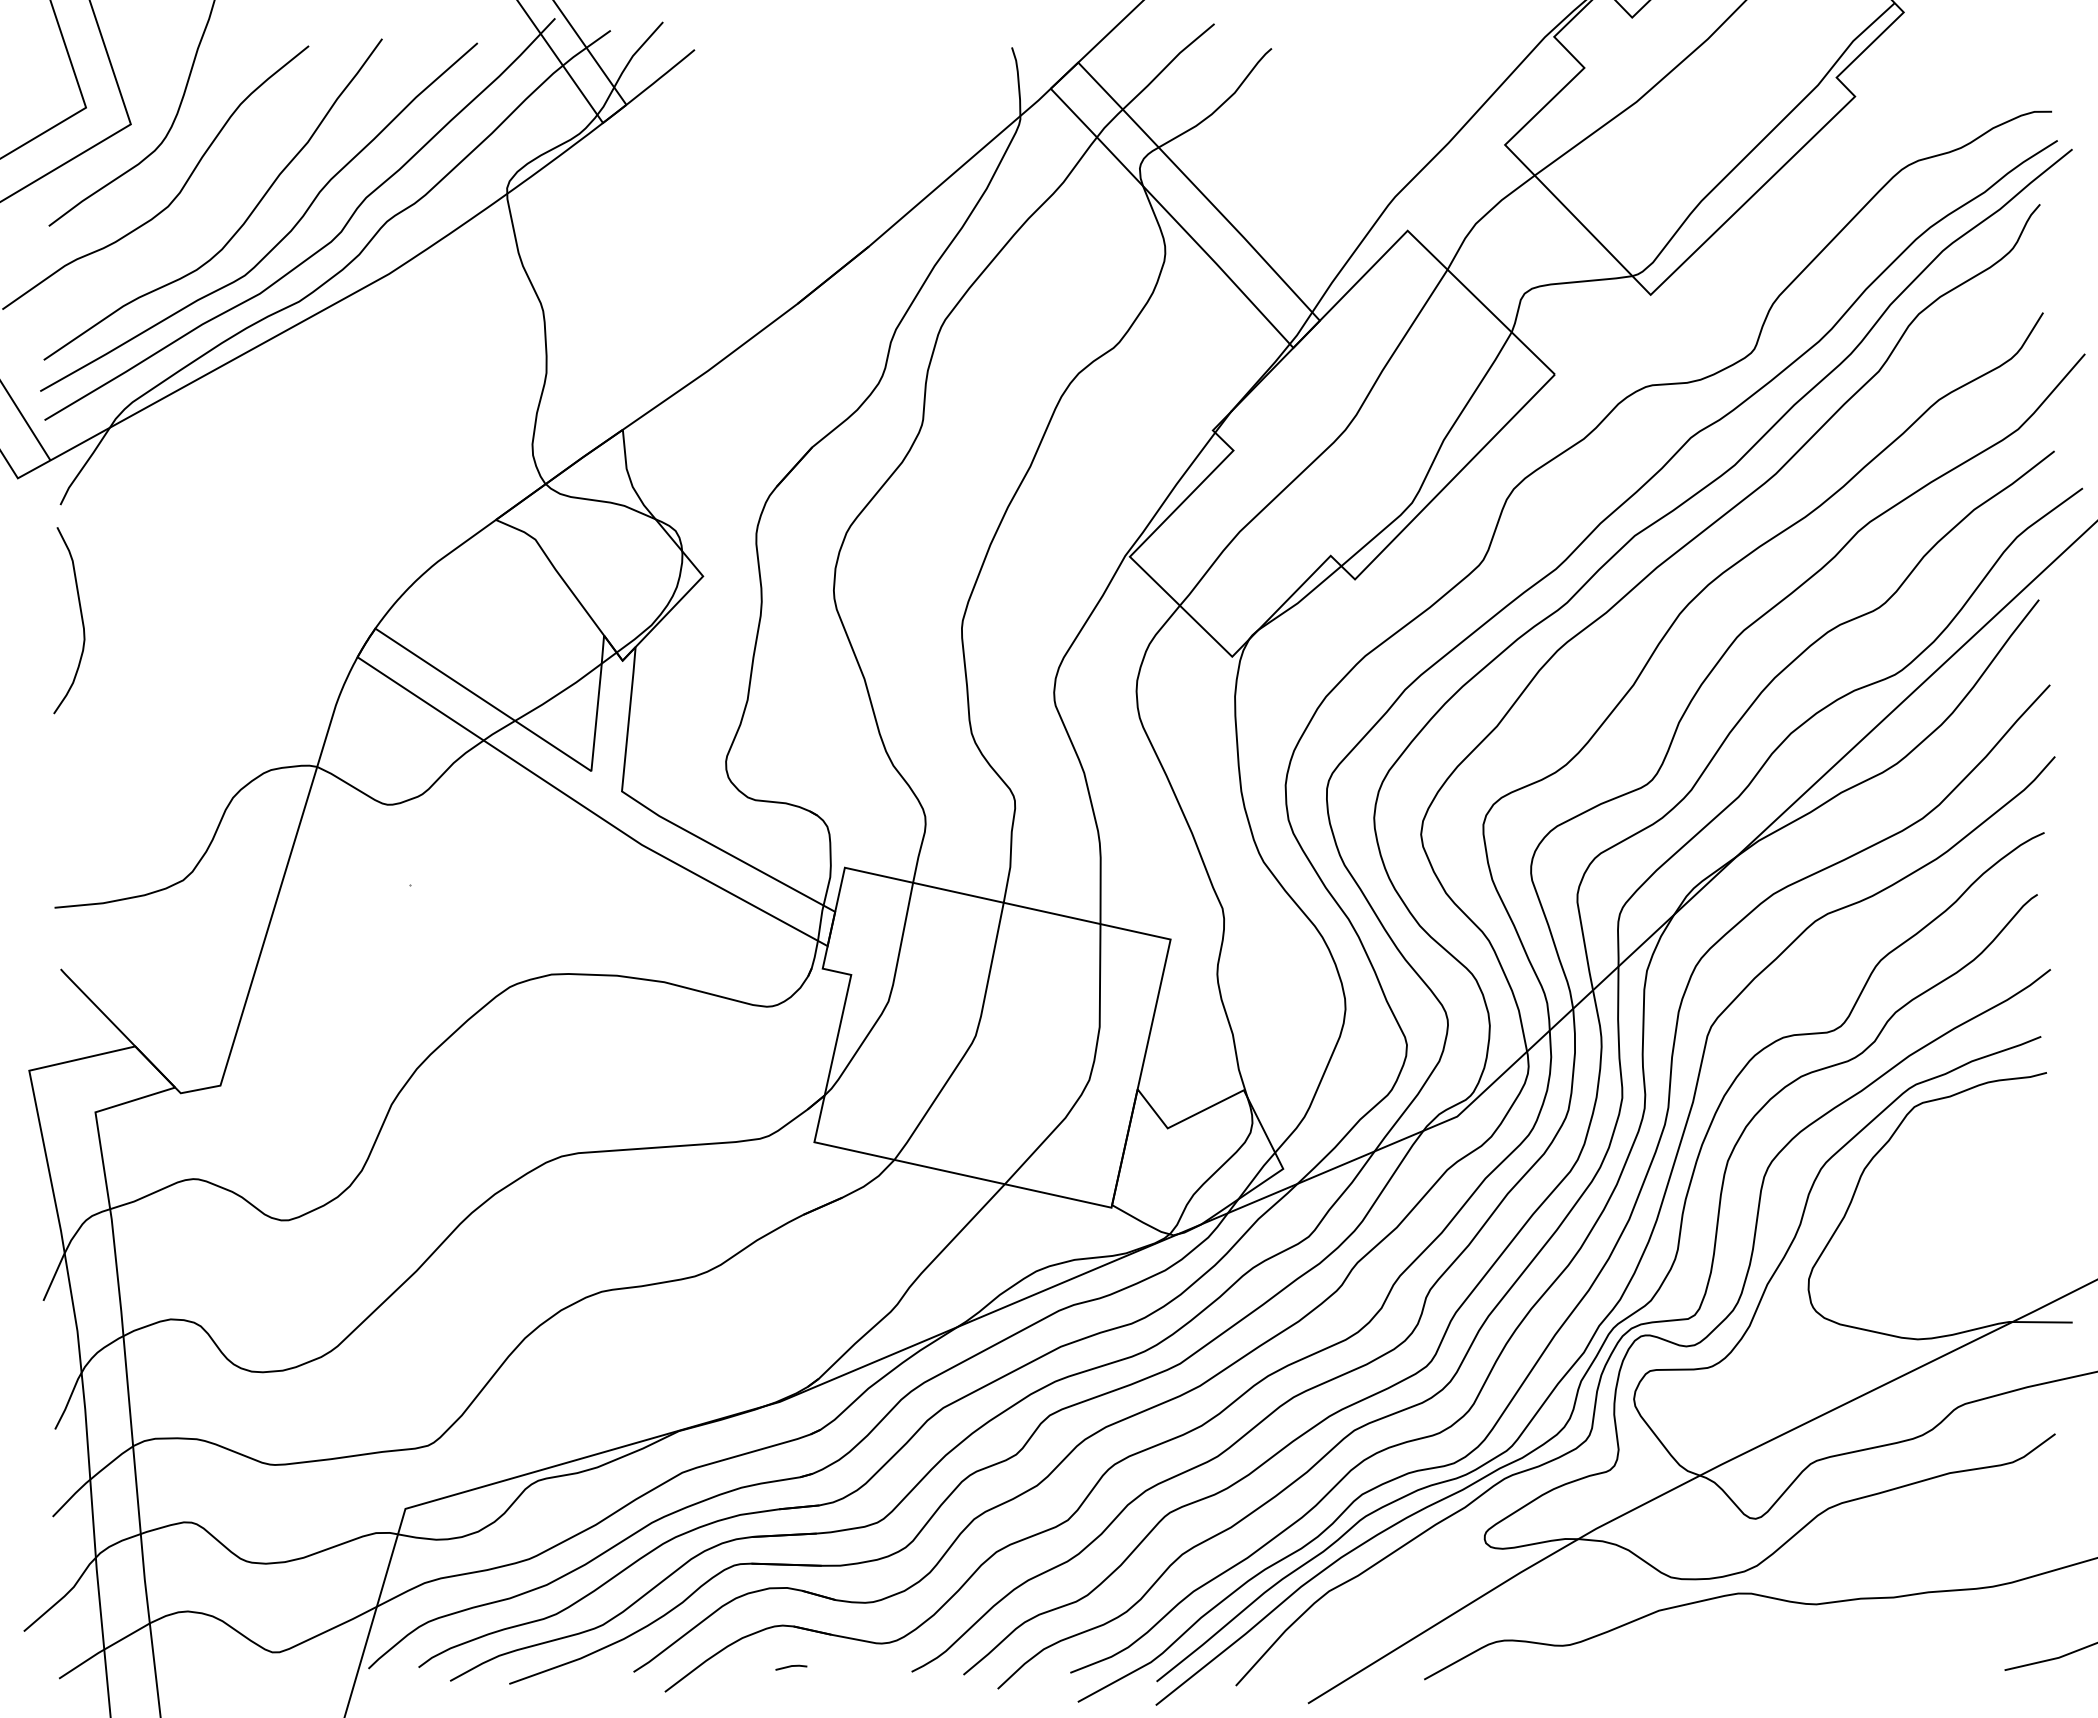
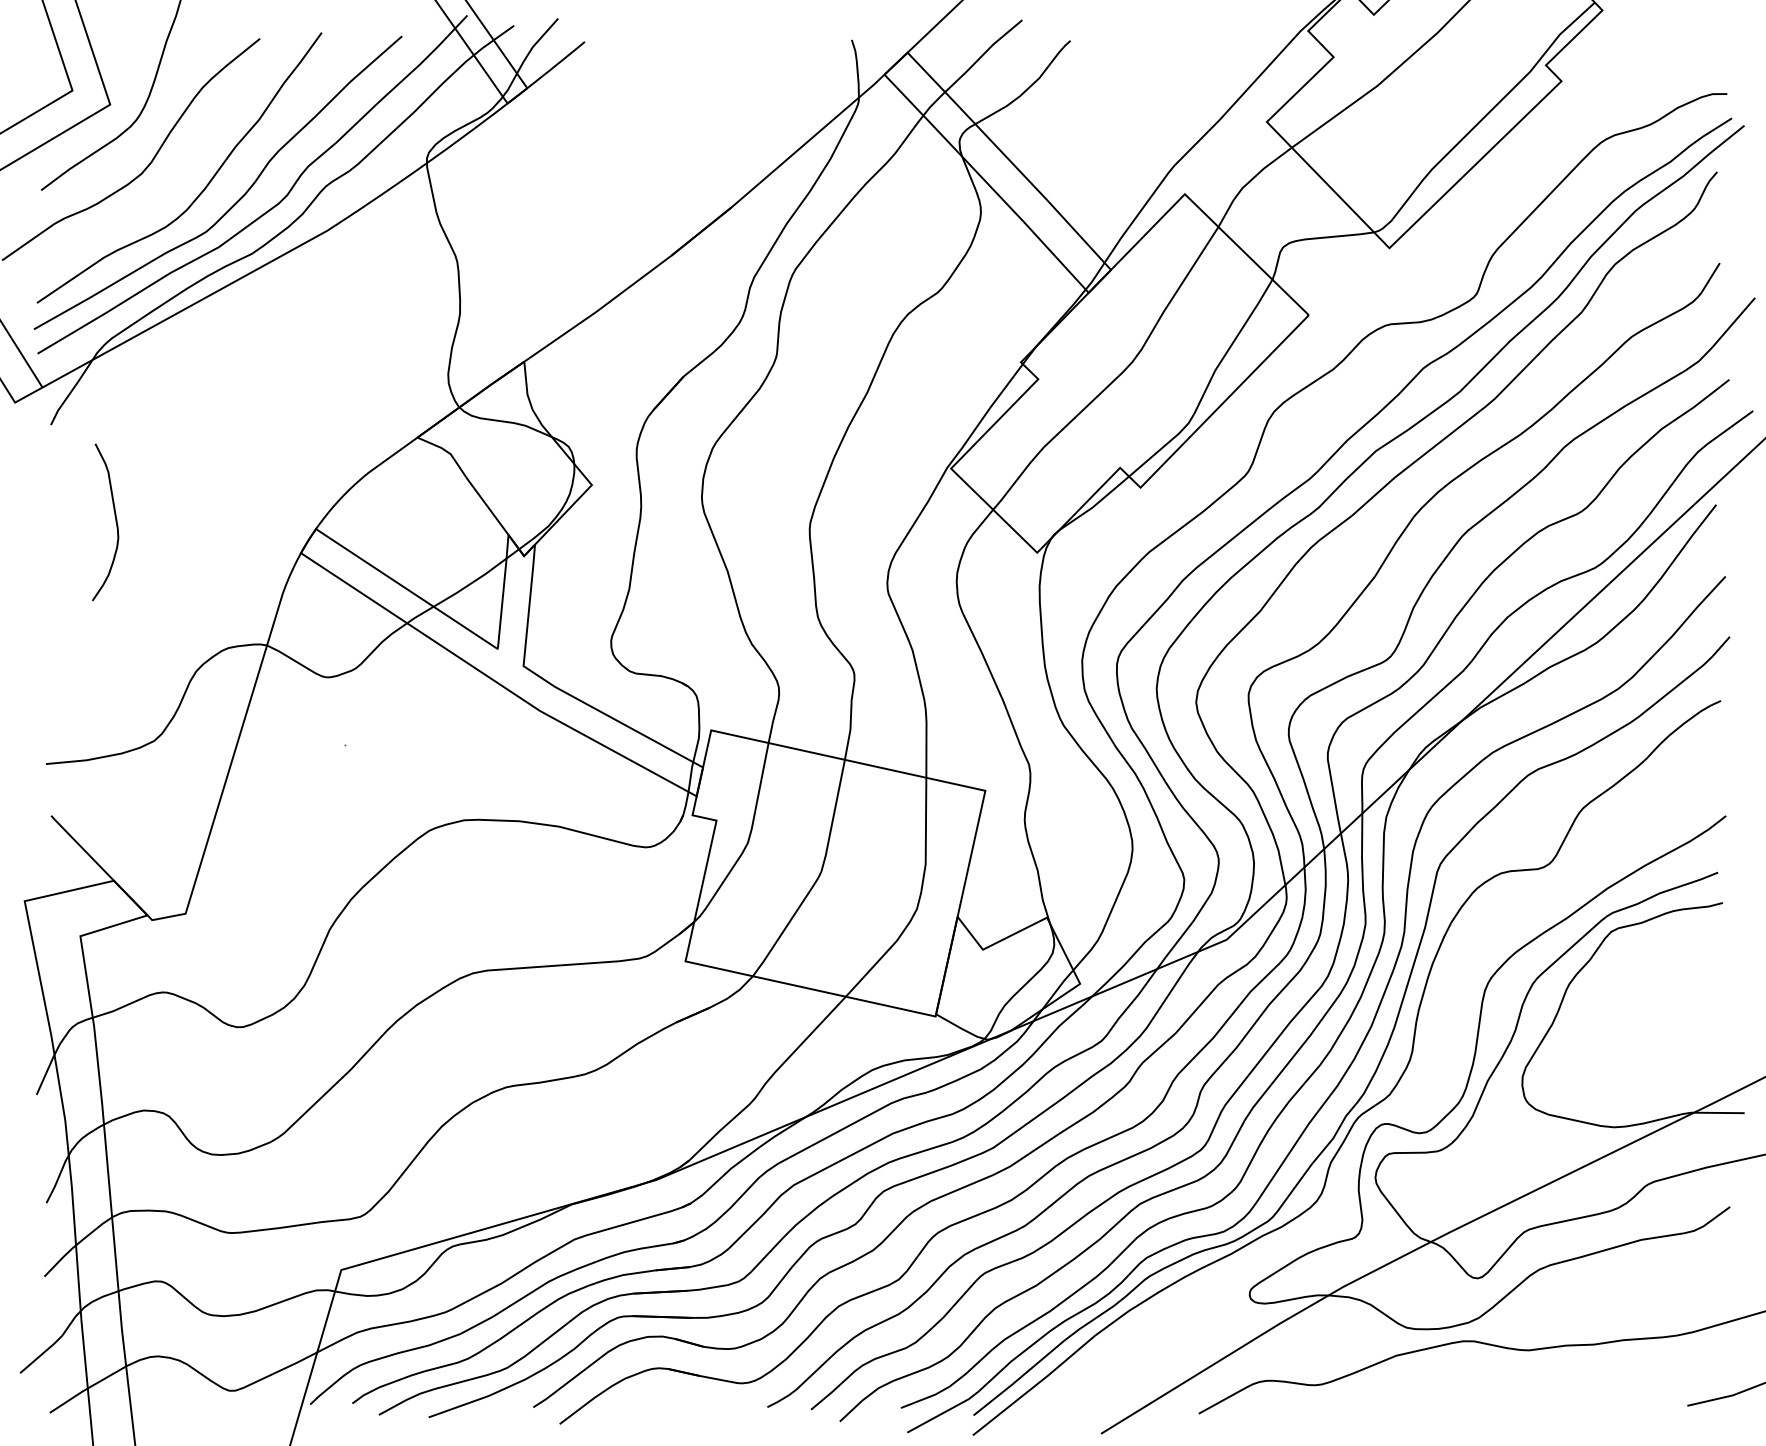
curve: (81, 620) -> (115, 522), moved
curve: (1644, 1322) -> (1384, 1113), removed
line: (791, 1666) -> (666, 1402), removed

